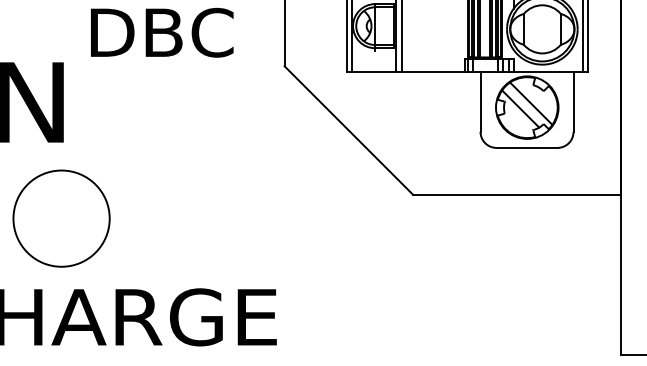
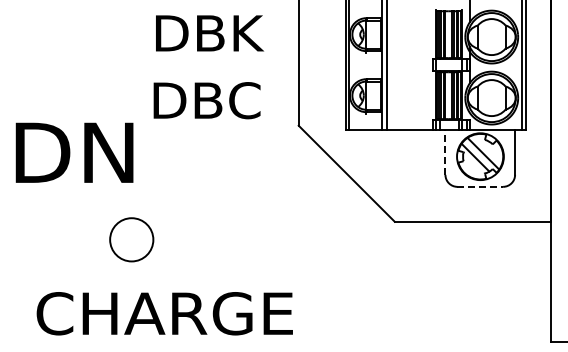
line: (480, 100) -> (445, 151), solid -> dashed
line: (527, 147) -> (480, 186), solid -> dashed
circle: (61, 218) -> (131, 239), size x0.6

